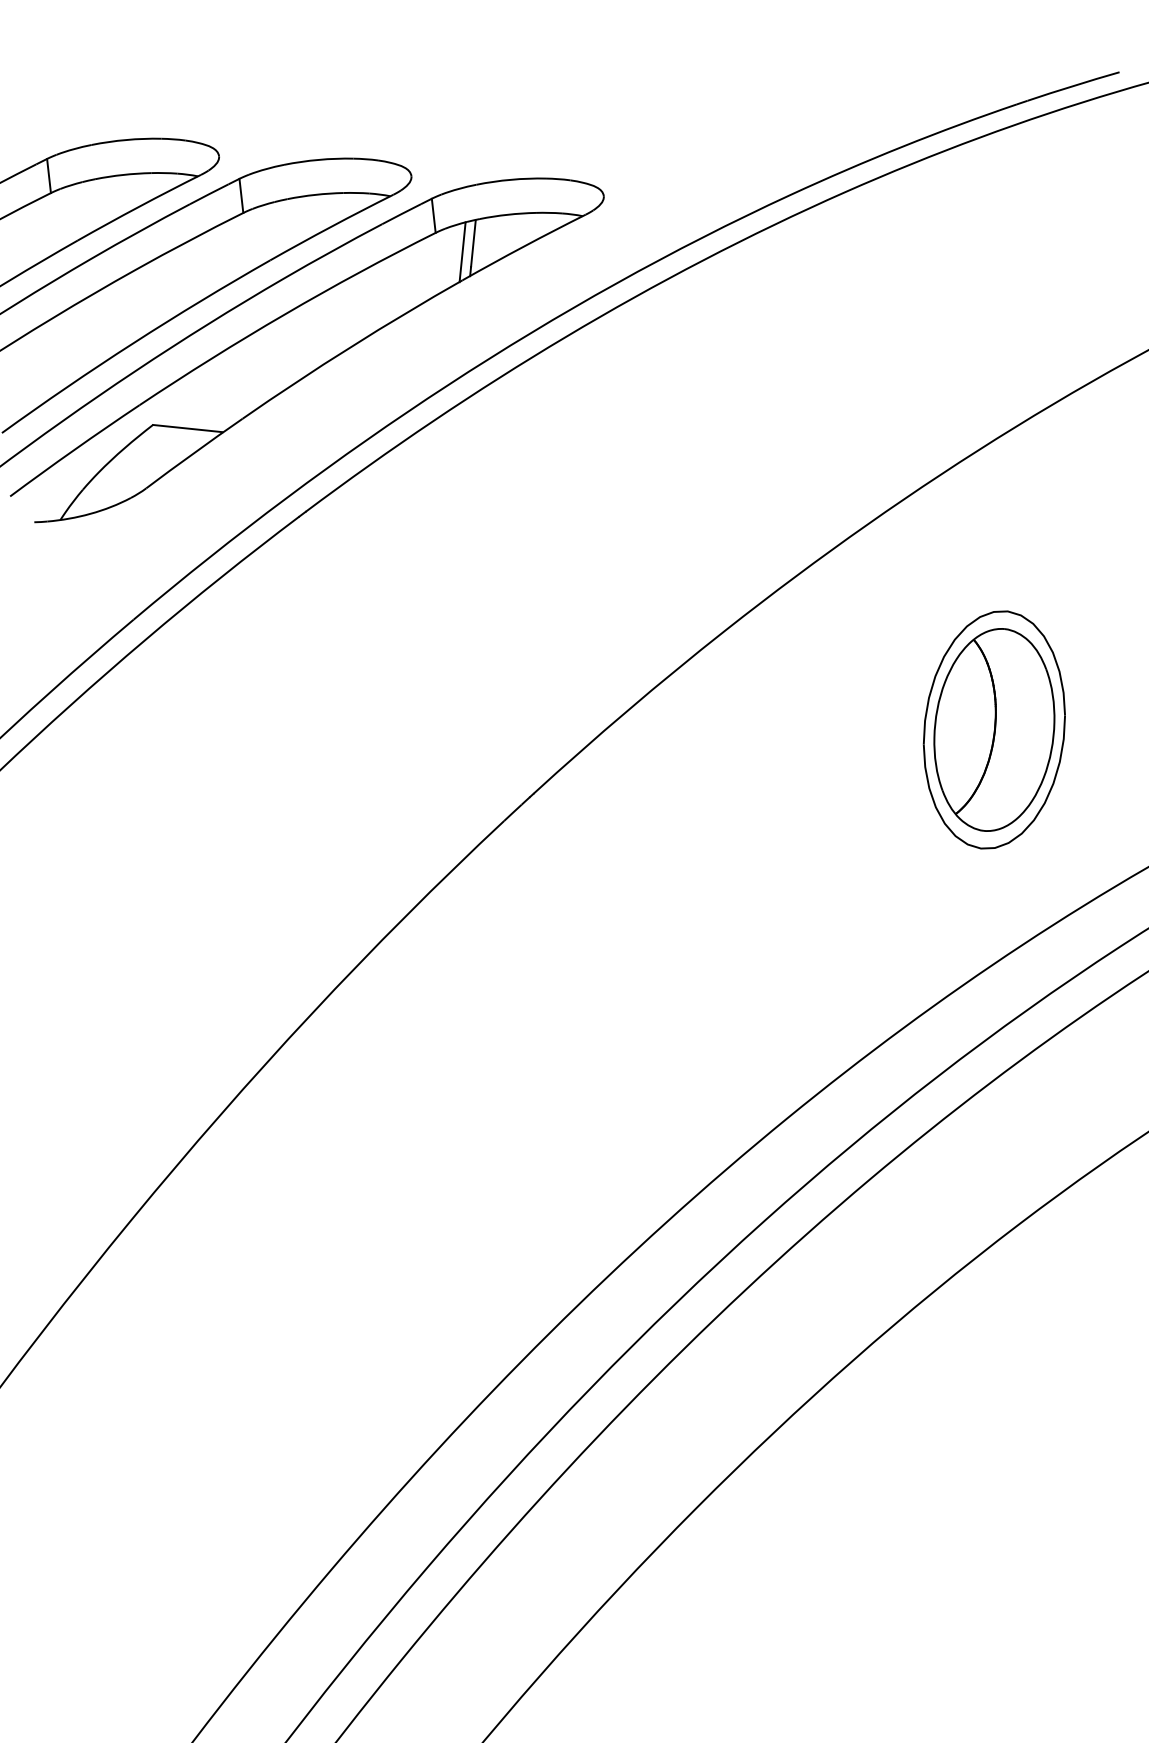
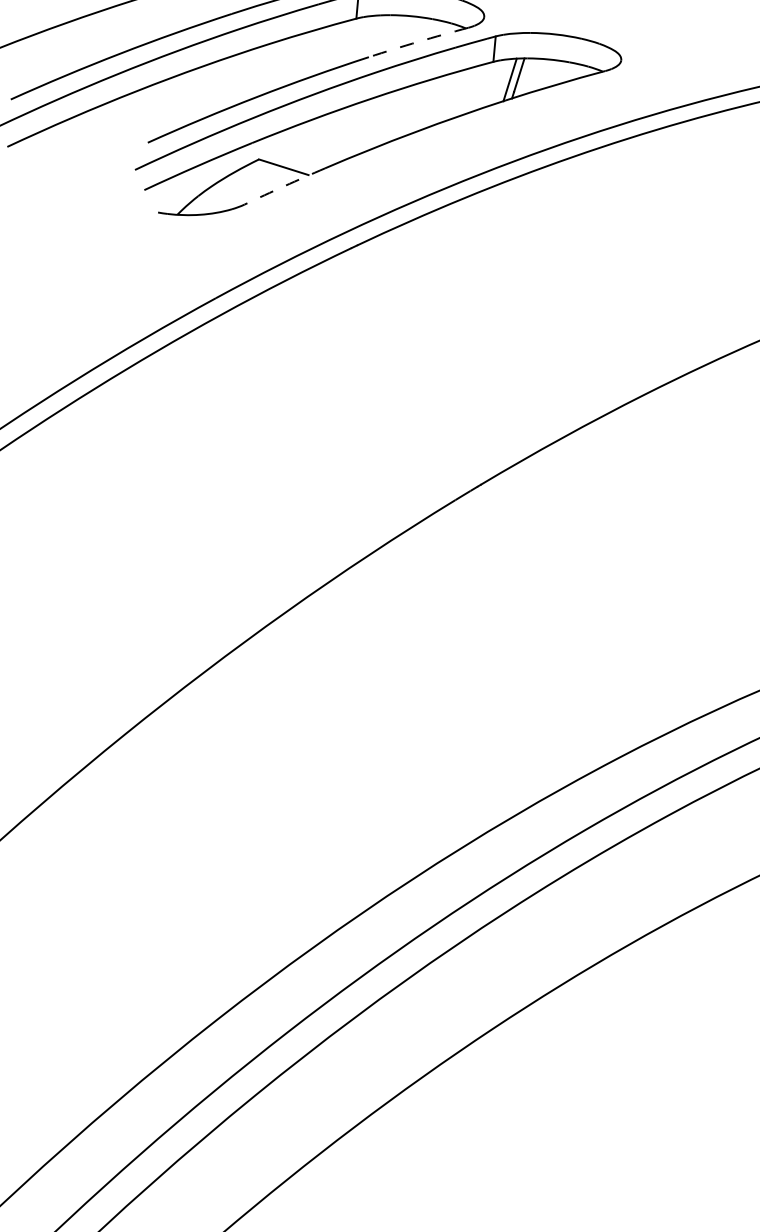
arc: (331, 226) -> (418, 41), solid -> dashed
arc: (194, 453) -> (284, 186), solid -> dashed

